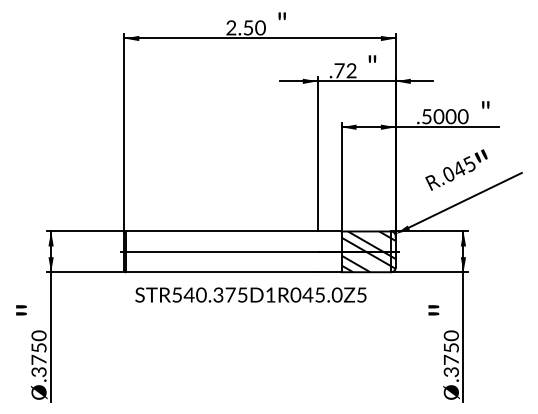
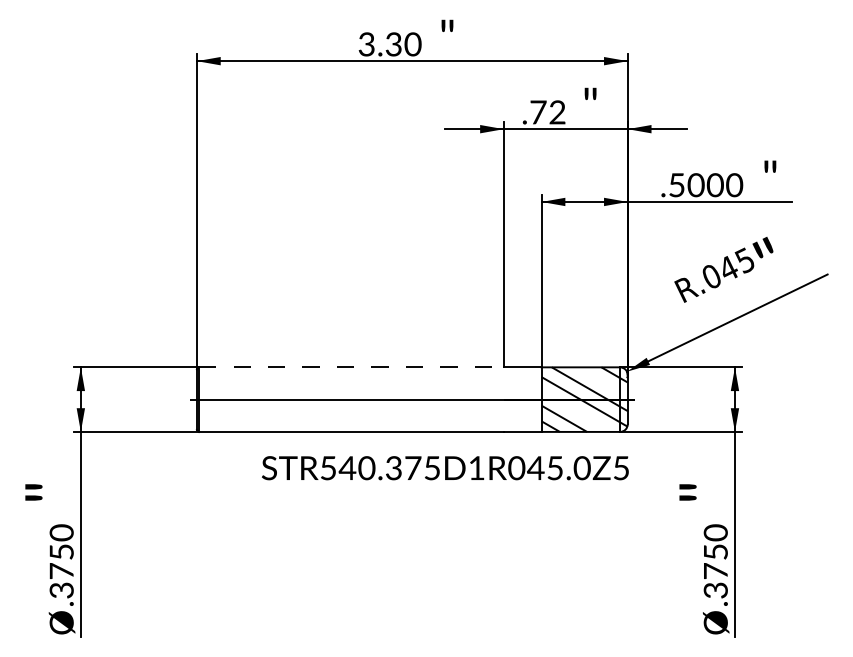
text: (239, 27) -> (379, 43), 2.50 -> 3.30
line: (222, 231) -> (352, 367), solid -> dashed
text: (250, 294) -> (444, 467), moved

